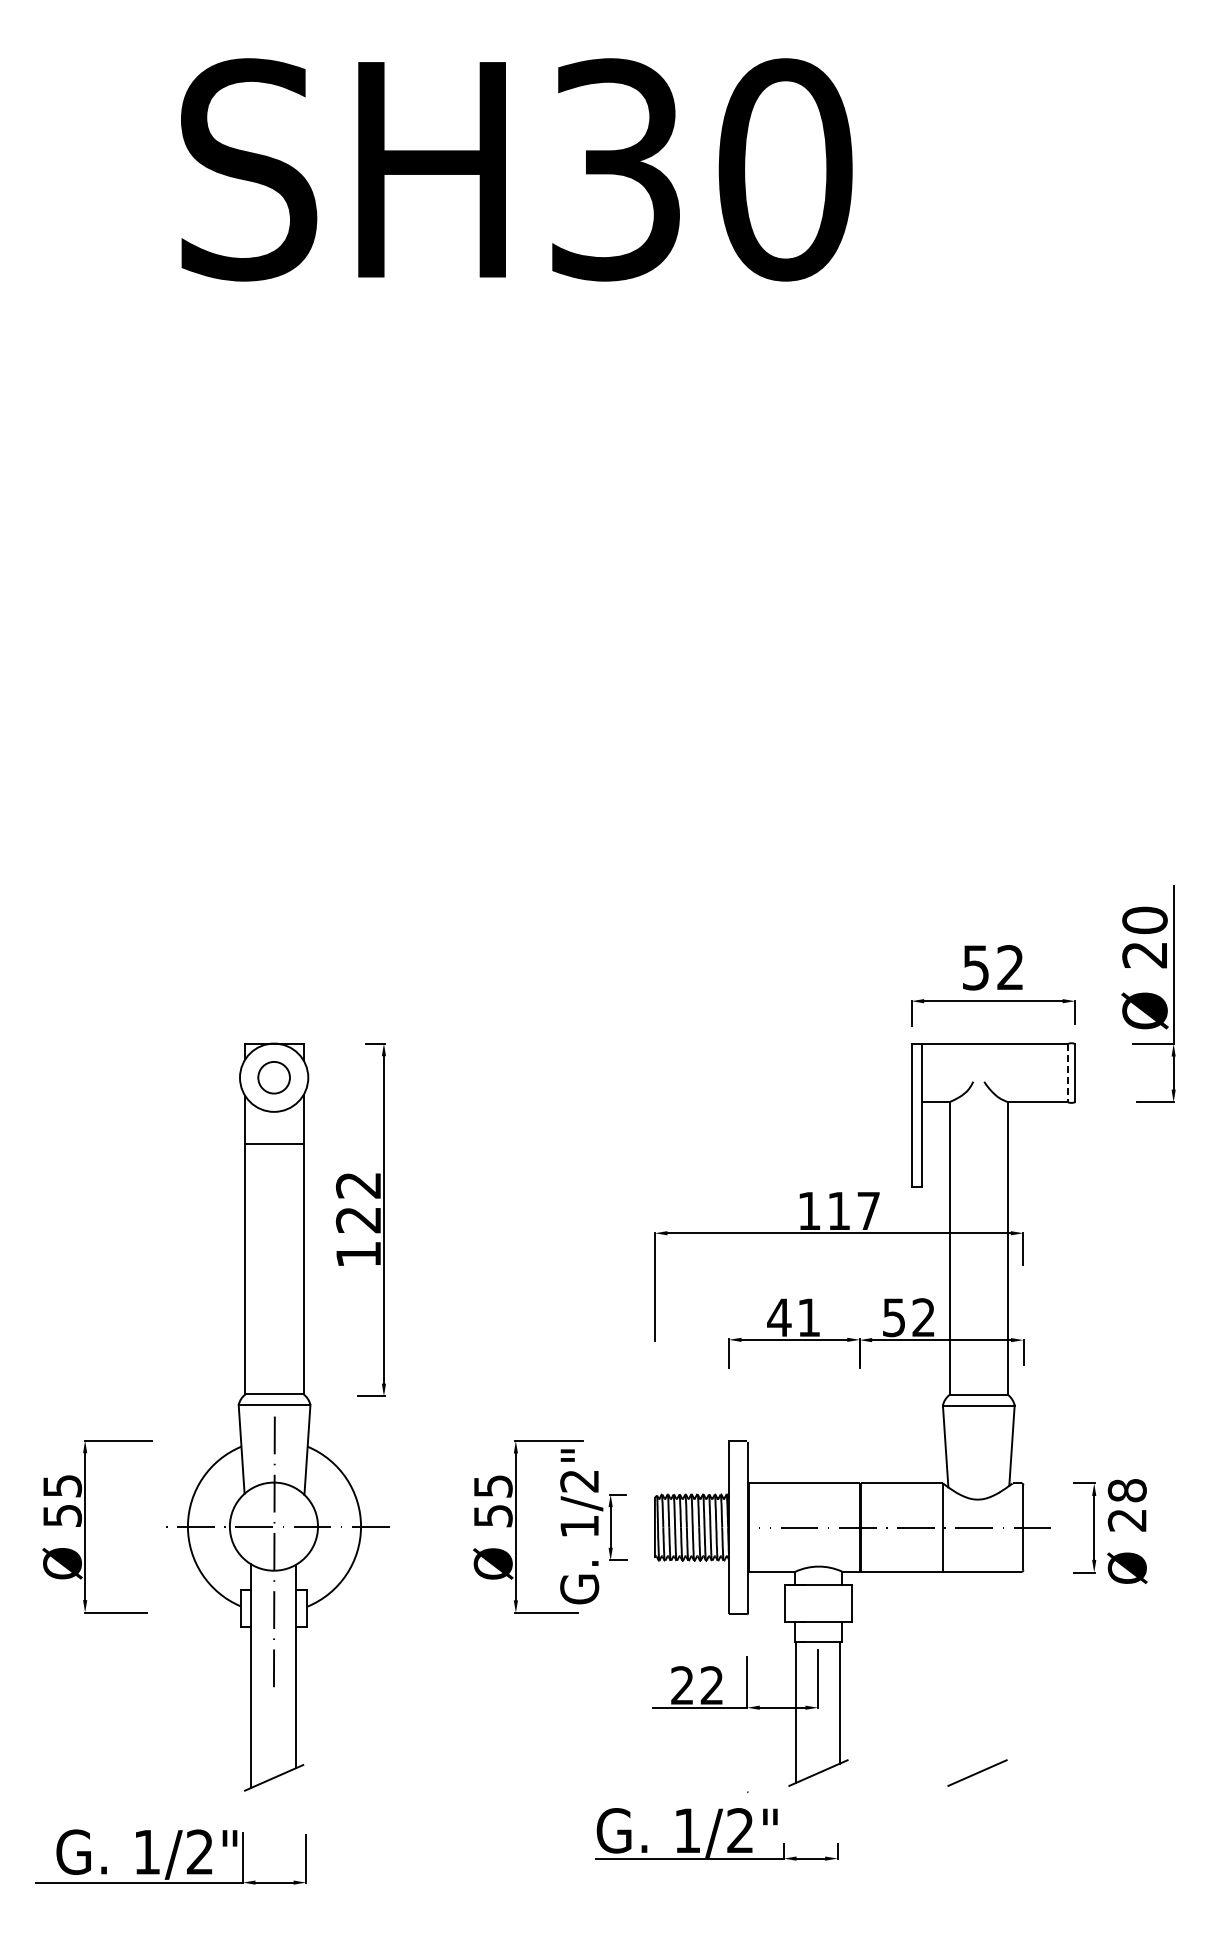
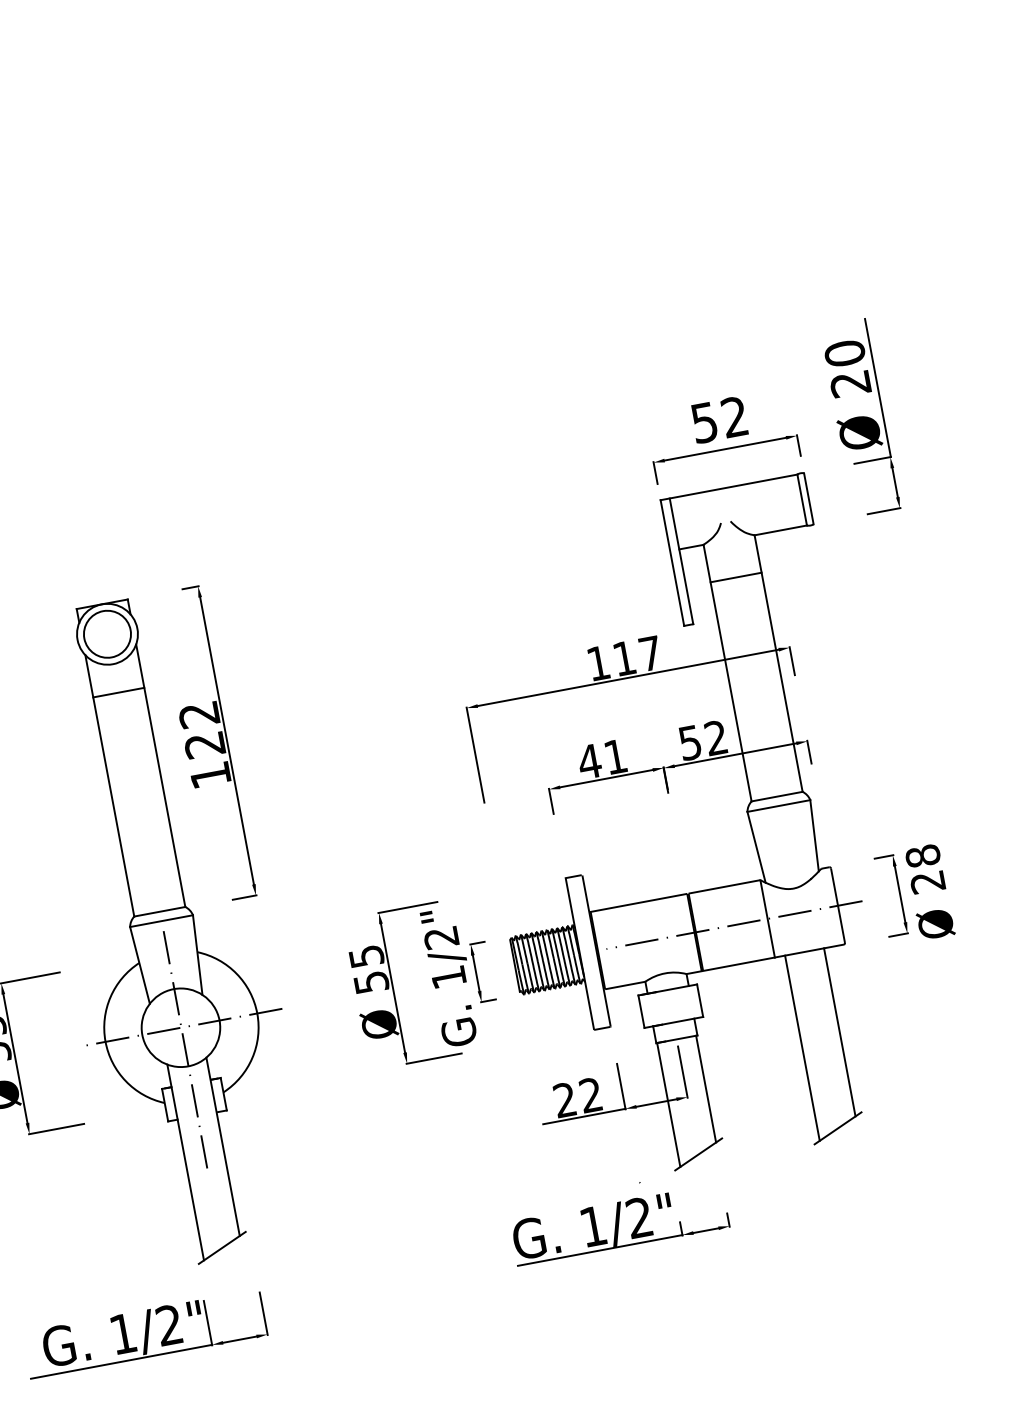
line: (1067, 1073) -> (802, 500), dashed -> solid
circle: (273, 1077) -> (106, 634), size x1.67
line: (978, 1144) -> (735, 577), added
line: (999, 1667) -> (839, 1032), added
line: (954, 1677) -> (802, 1048), added

